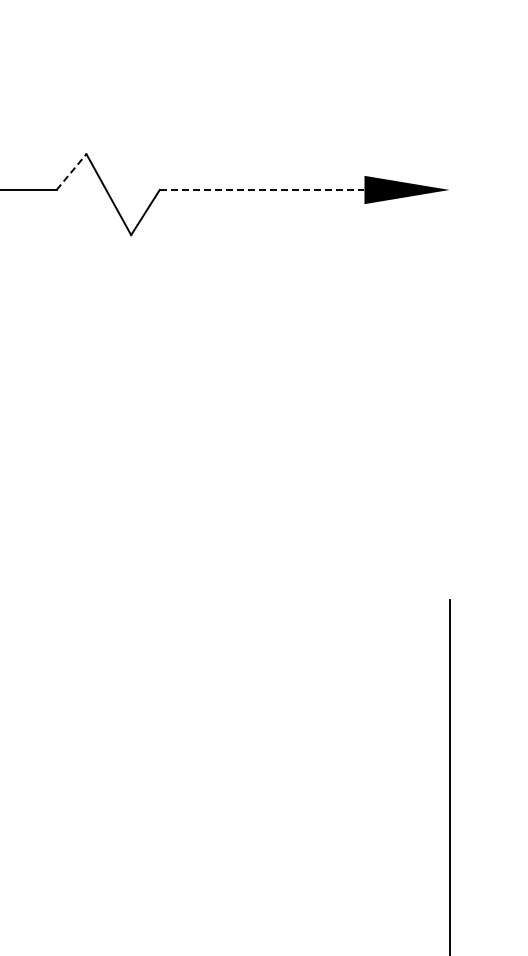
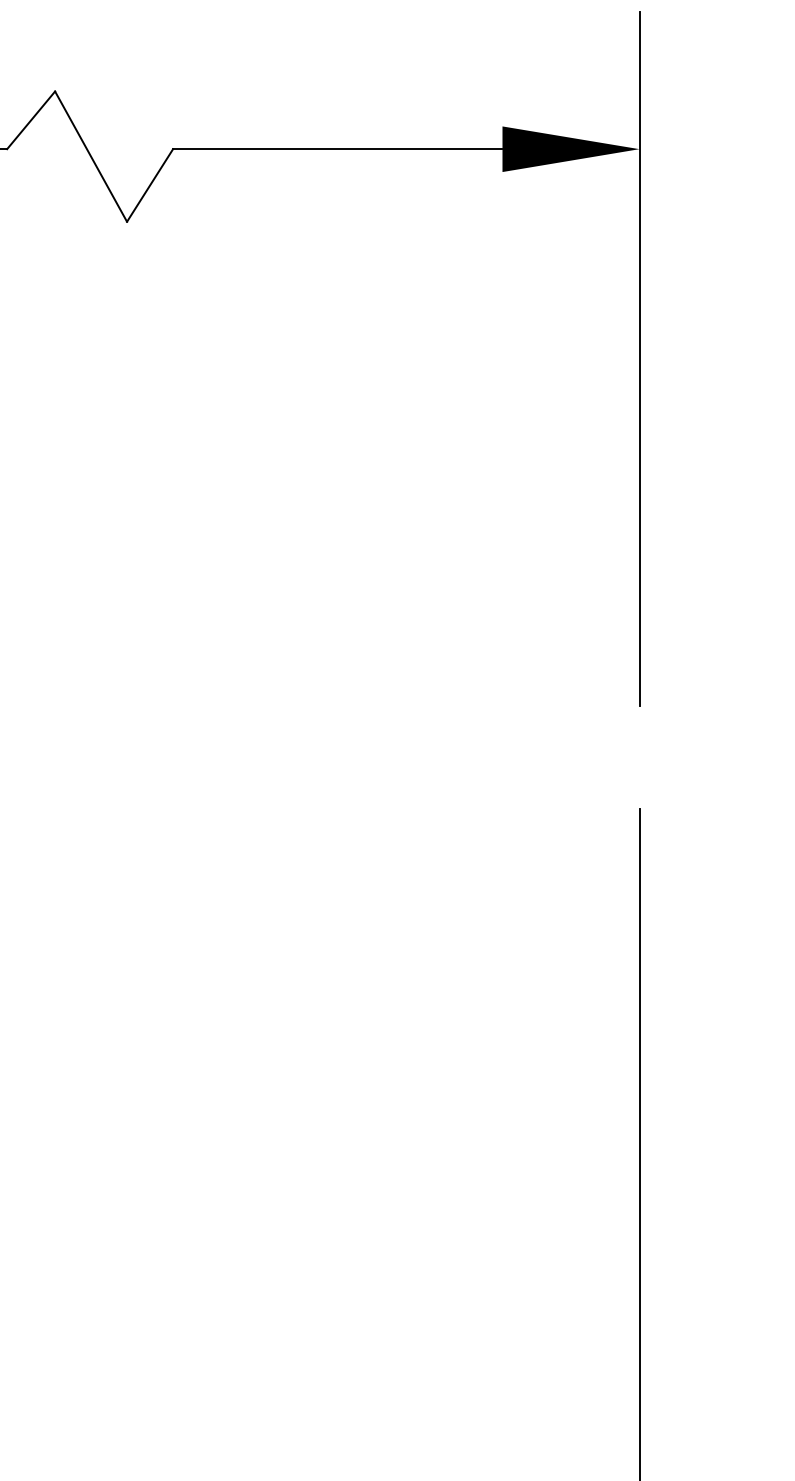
line: (71, 171) -> (31, 119), dashed -> solid
line: (262, 189) -> (338, 148), dashed -> solid
line: (449, 320) -> (639, 359), added

